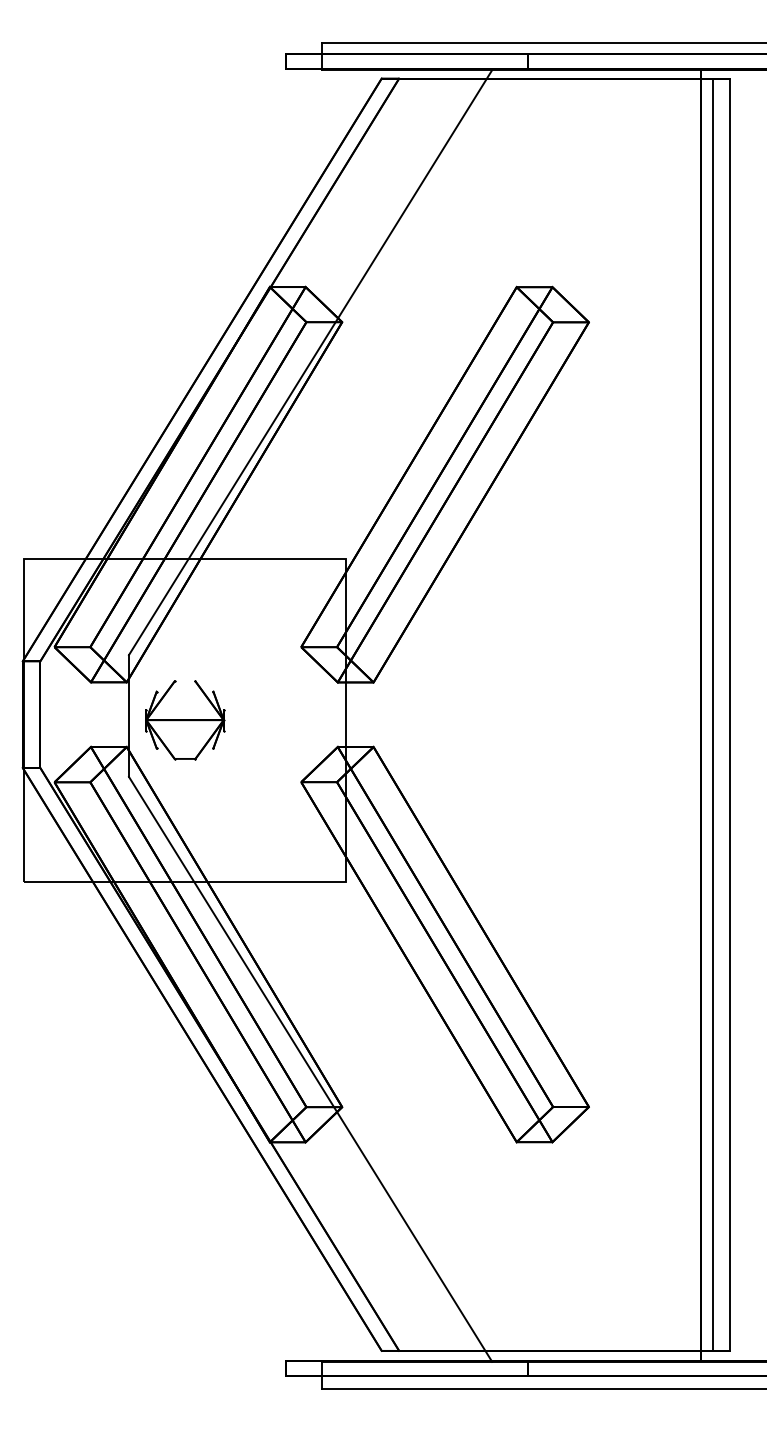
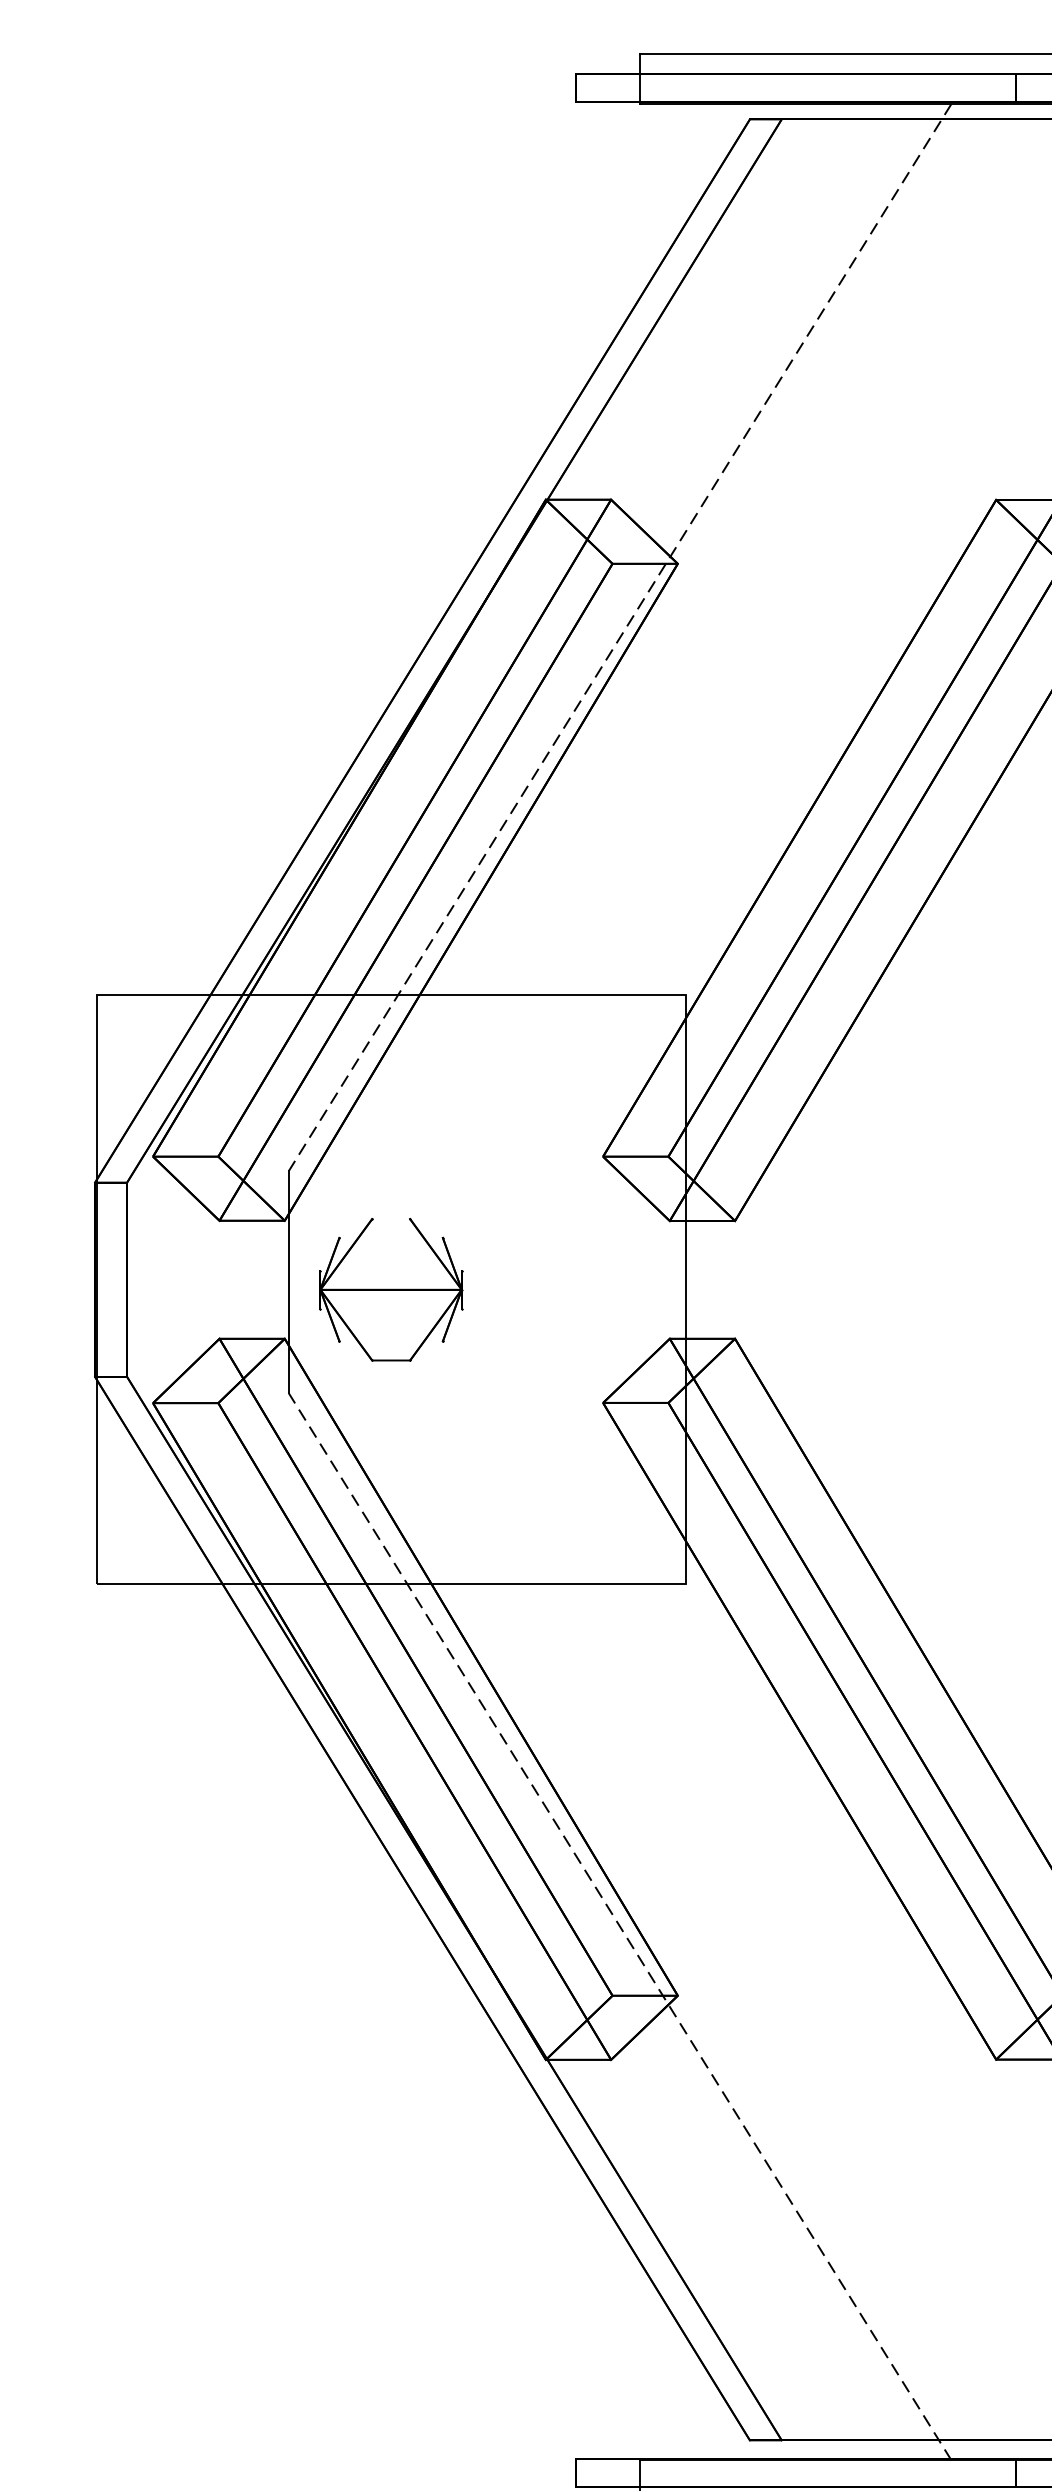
line: (310, 363) -> (619, 639), solid -> dashed
line: (310, 1068) -> (619, 1925), solid -> dashed

